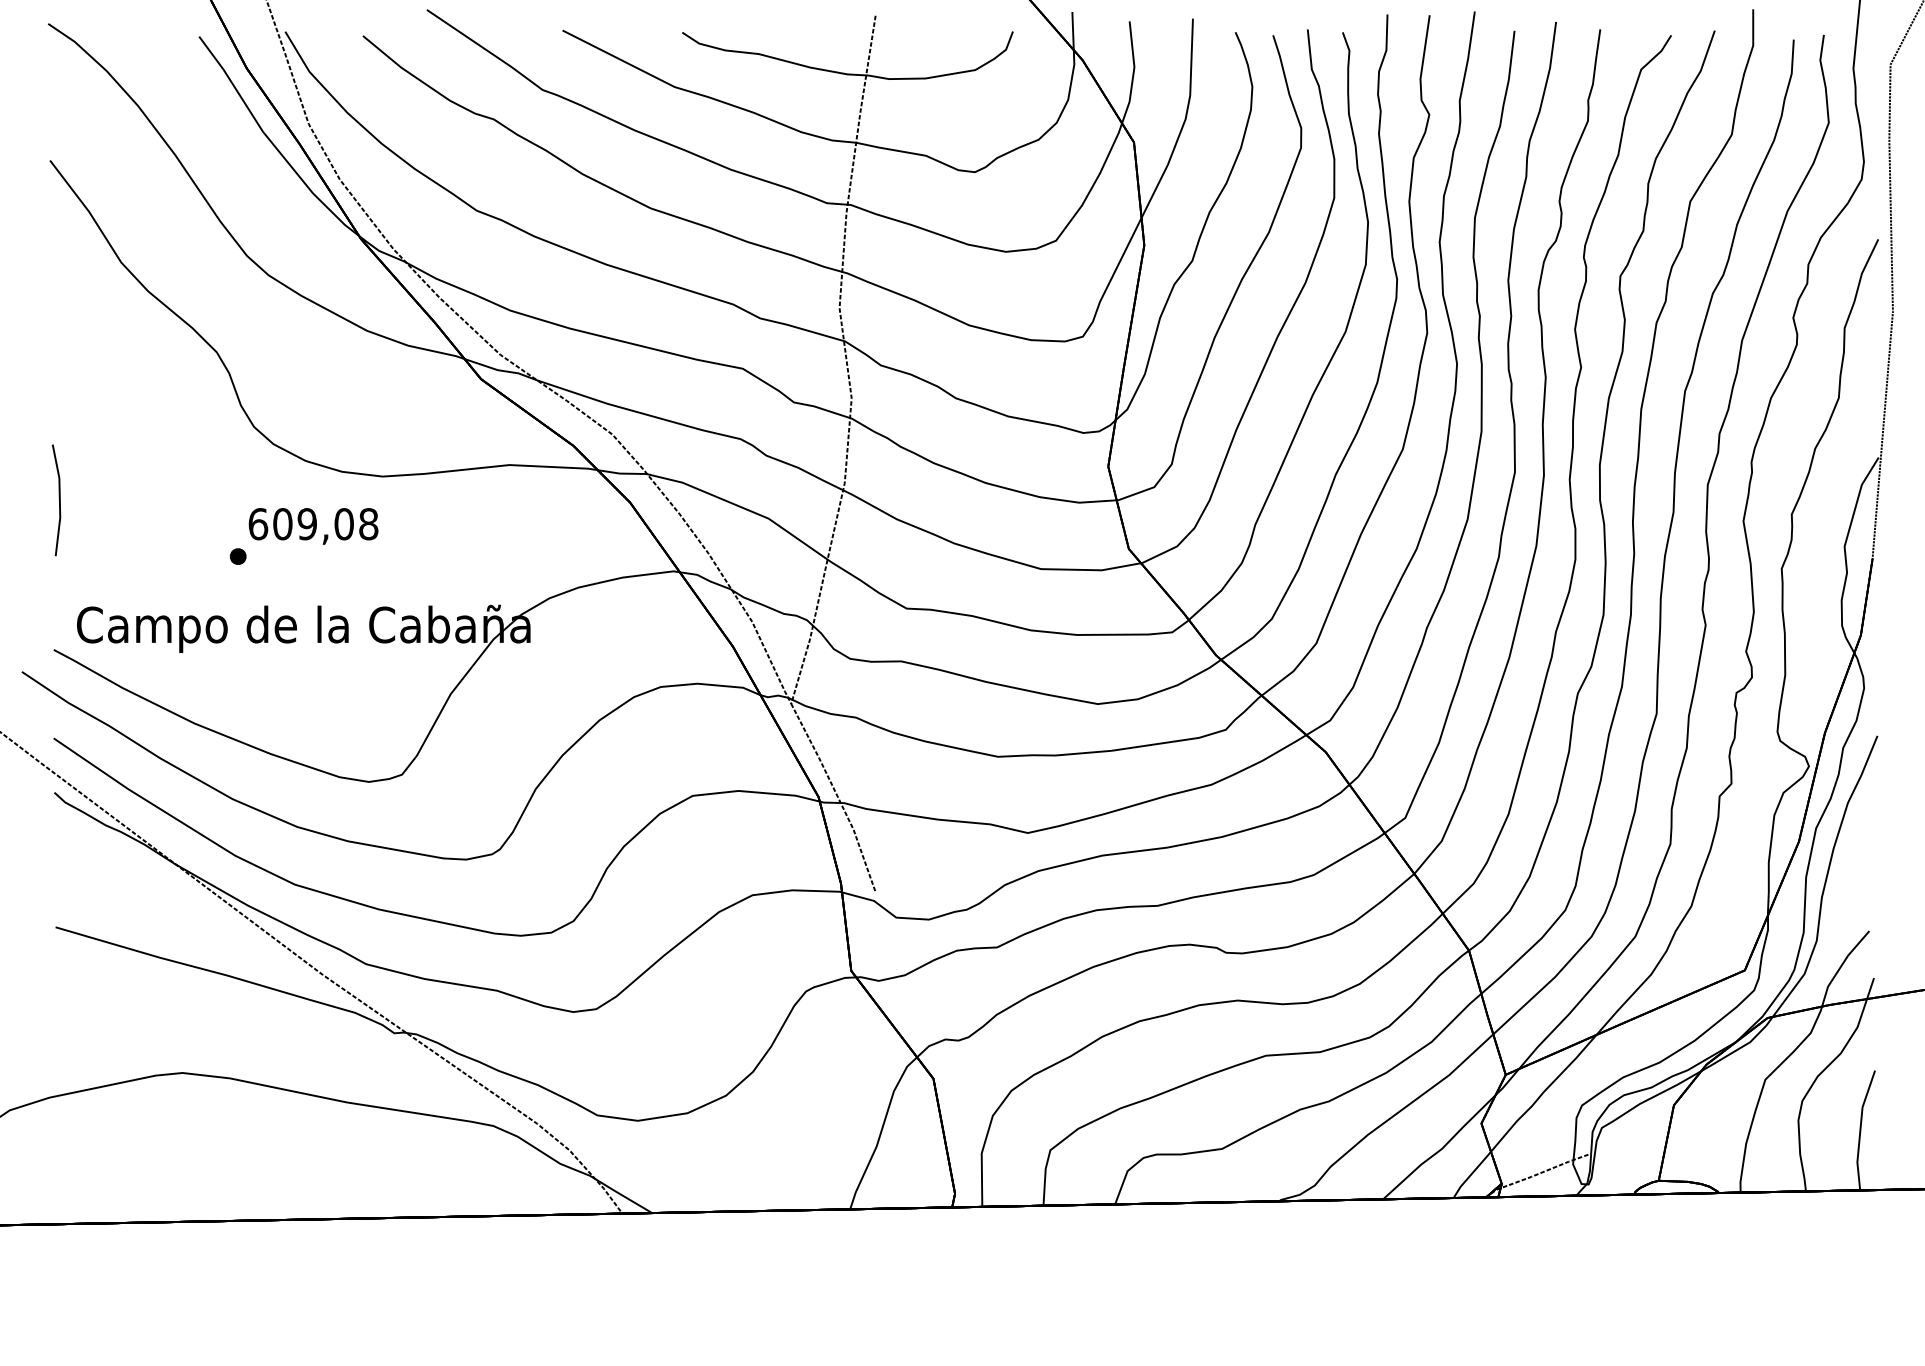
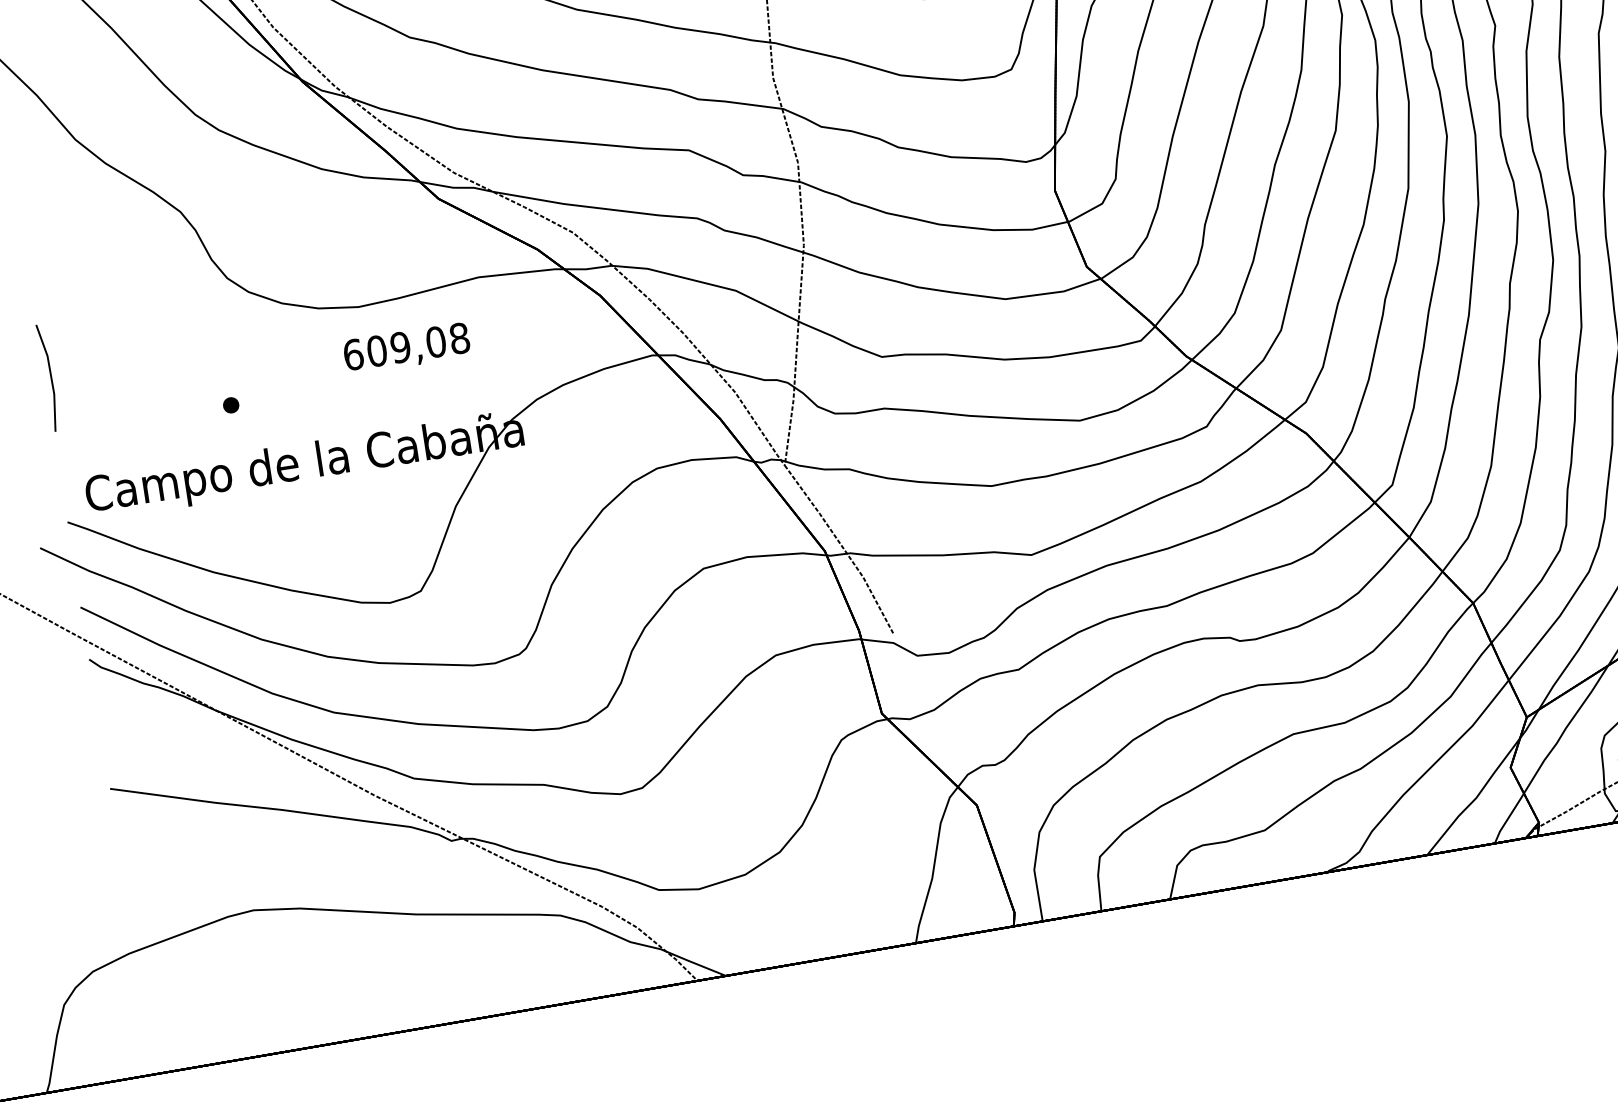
text: (313, 526) -> (406, 348), moved

